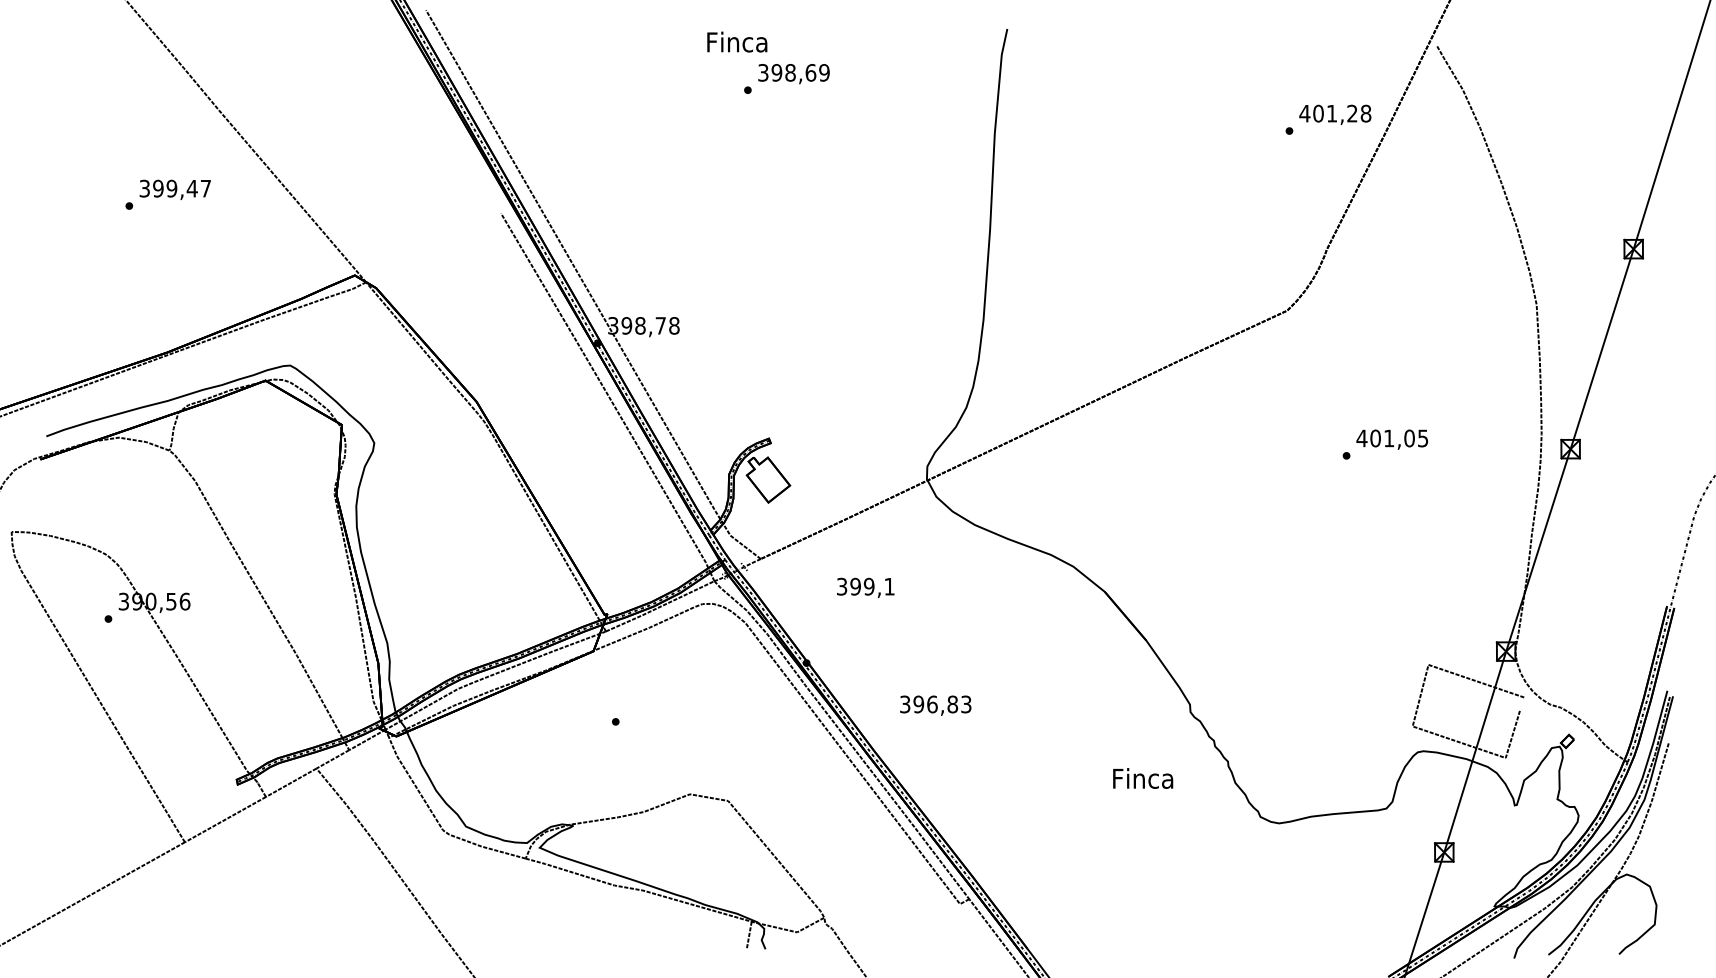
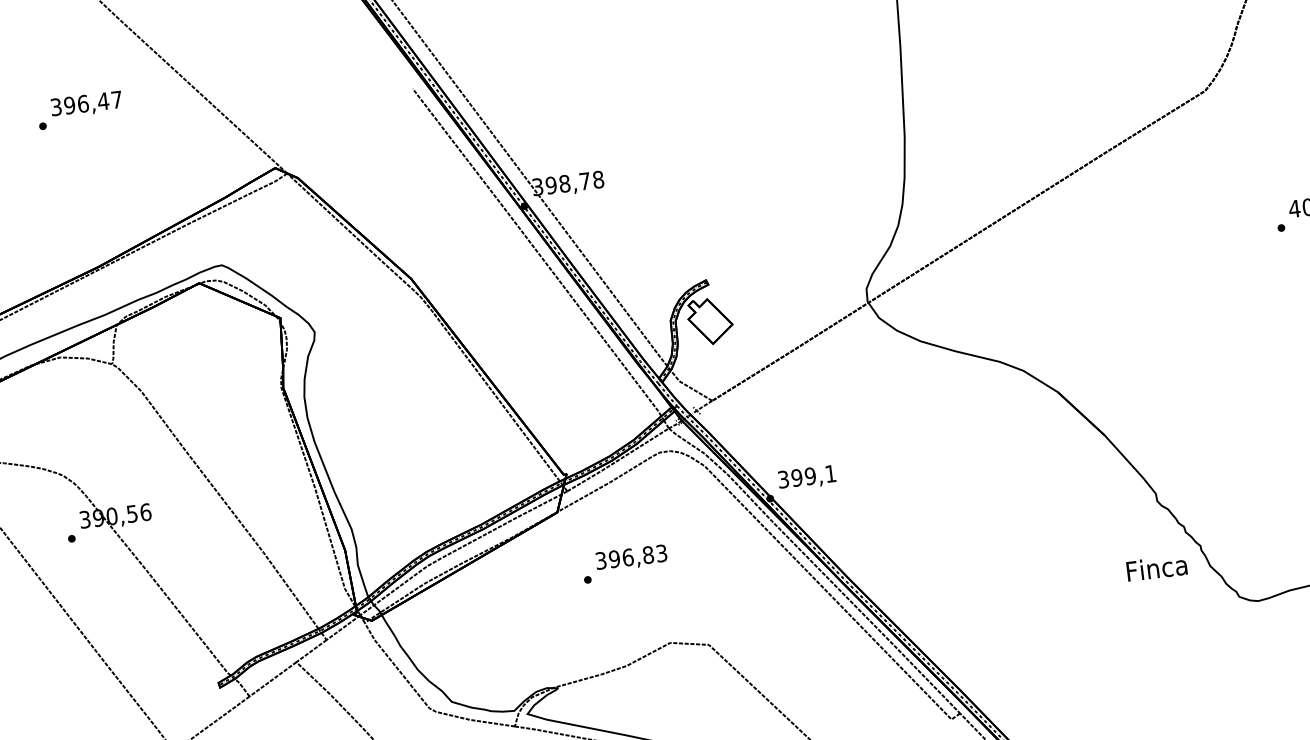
text: (171, 188) -> (82, 103), 399,47 -> 396,47
text: (865, 587) -> (806, 477), moved
text: (935, 705) -> (631, 558), moved
text: (1143, 778) -> (1157, 568), moved

